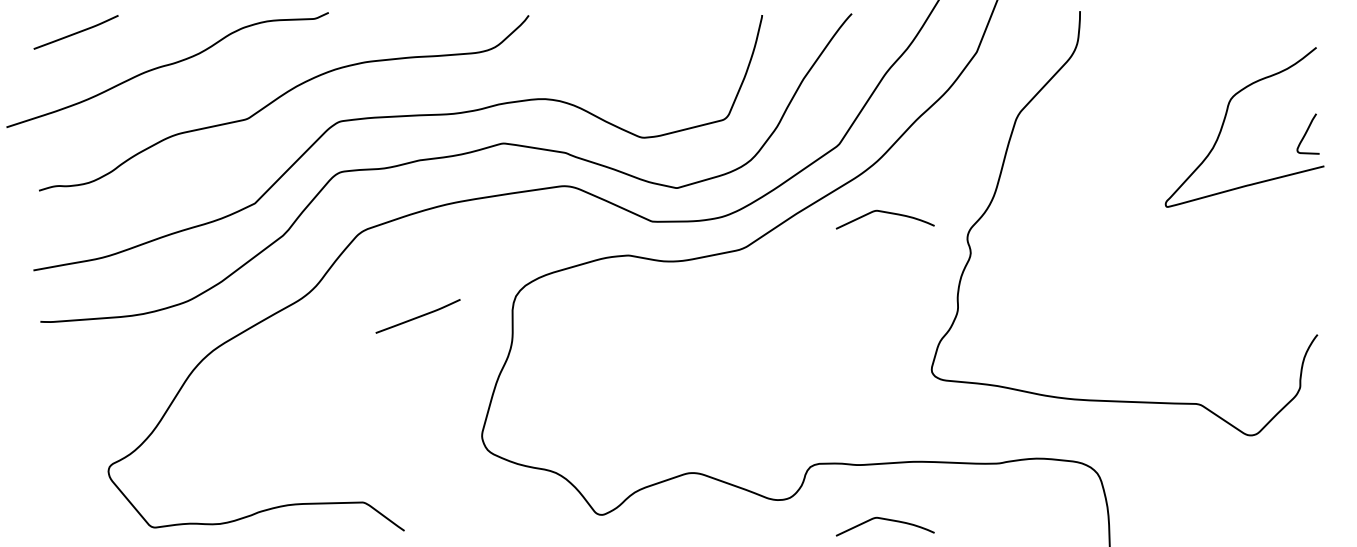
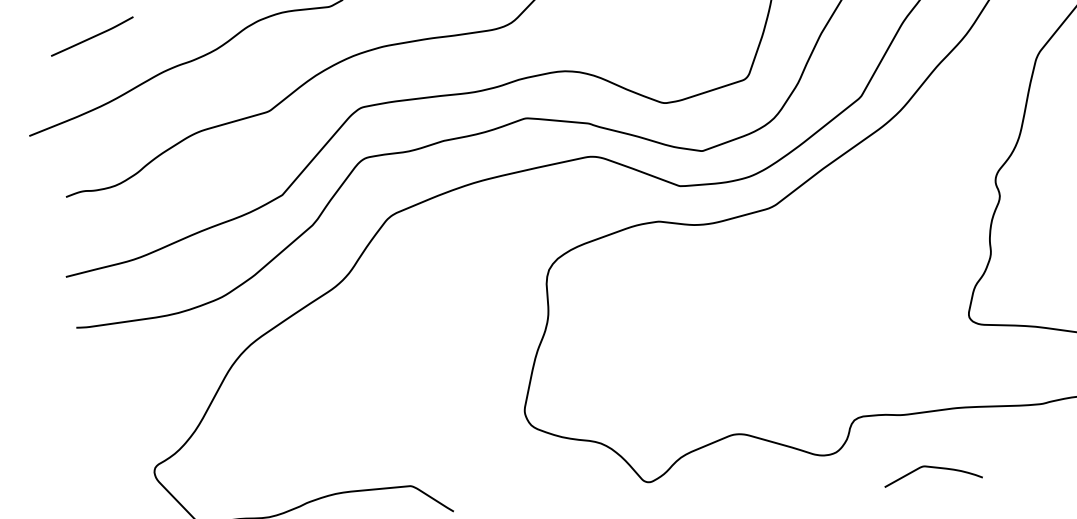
curve: (885, 213) -> (912, 162), removed
curve: (417, 316) -> (452, 296), removed

